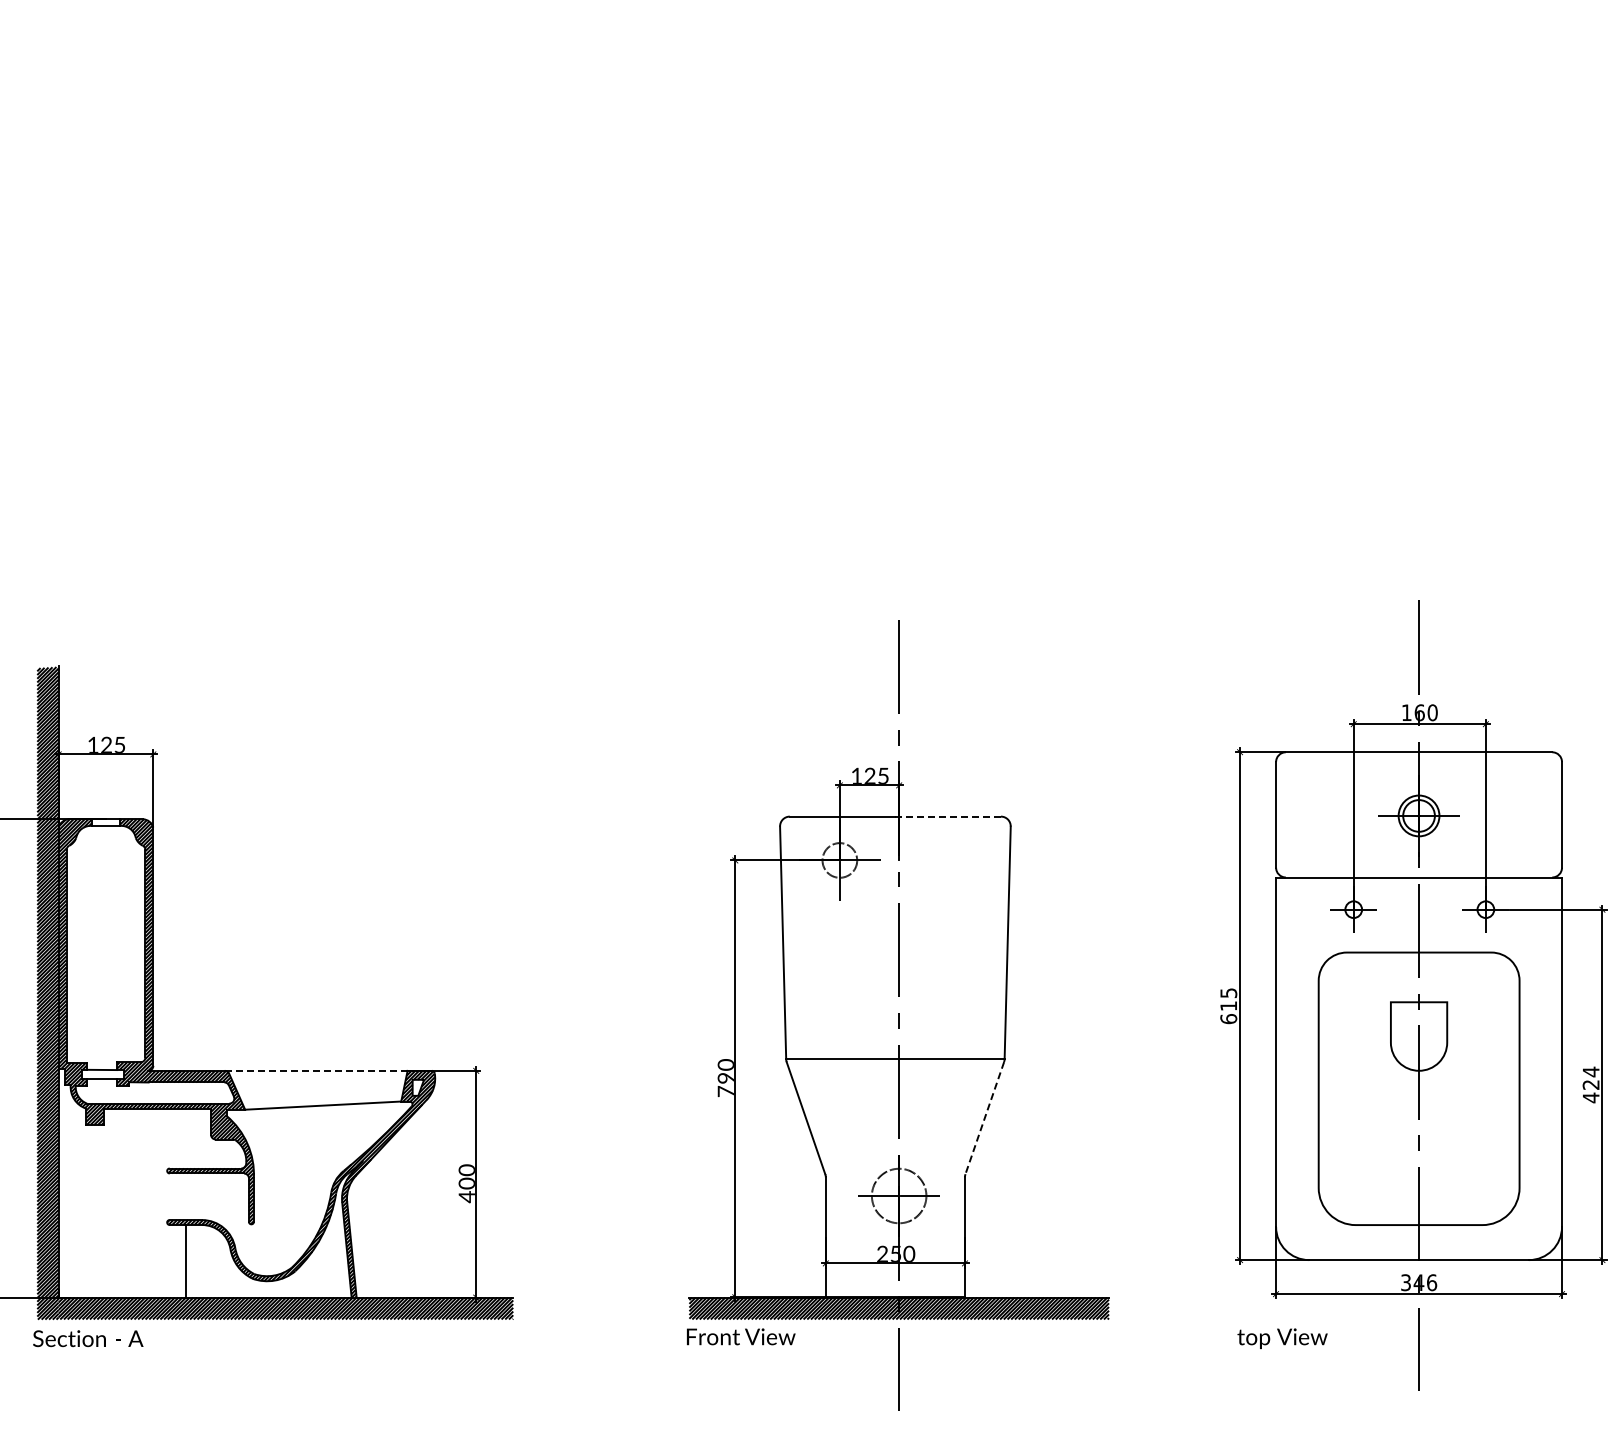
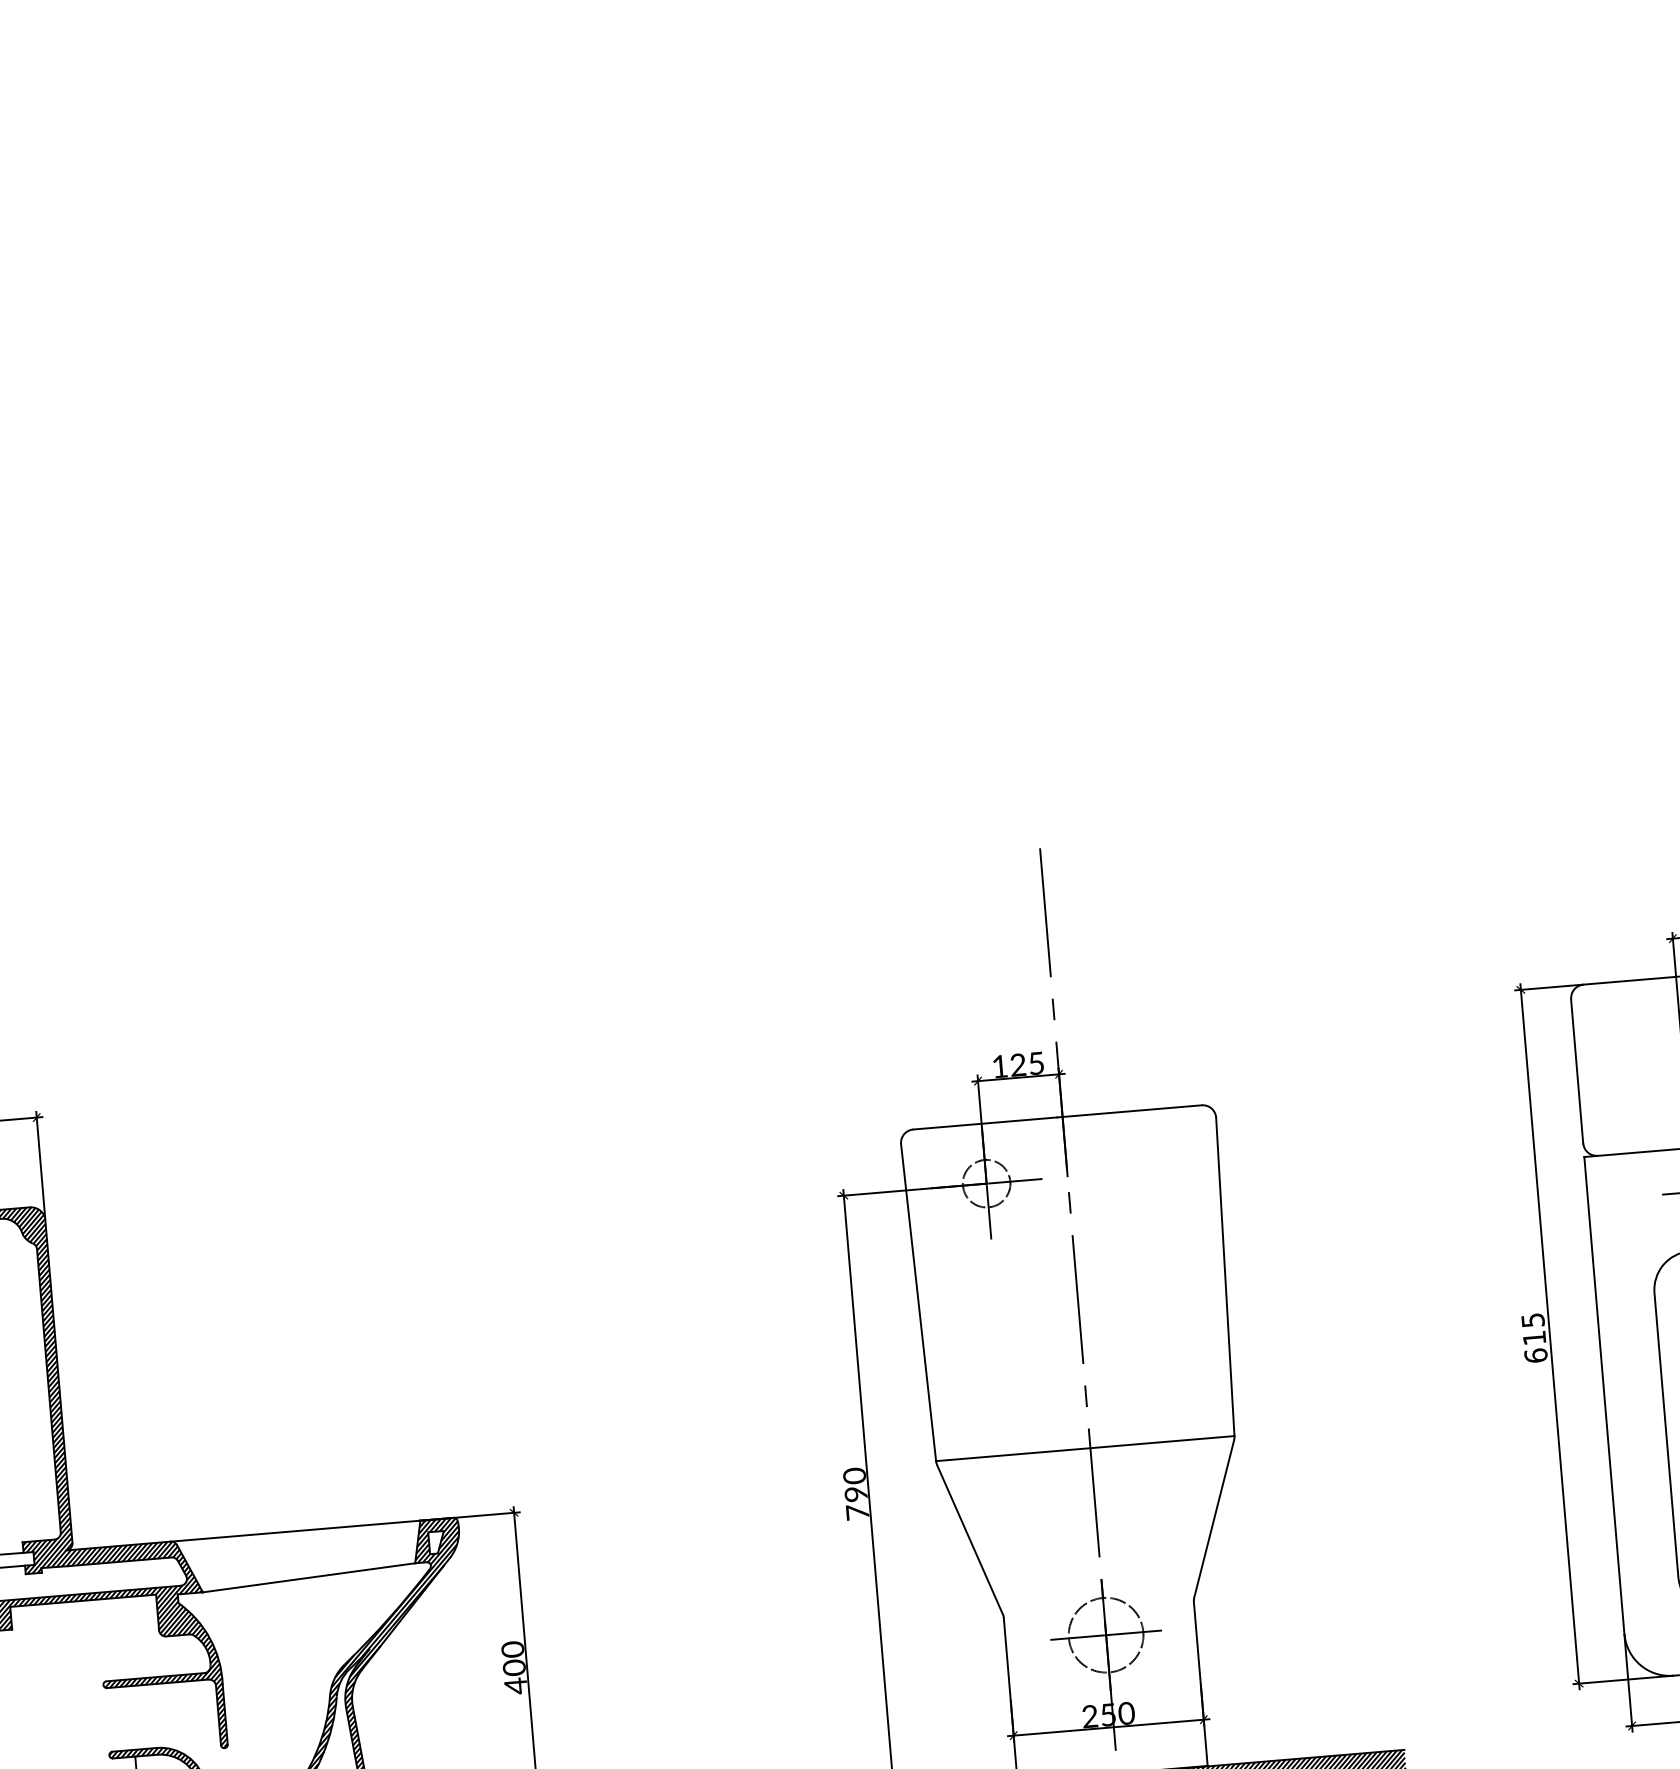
line: (948, 816) -> (1129, 1111), dashed -> solid
line: (328, 1070) -> (312, 1529), dashed -> solid
line: (984, 1118) -> (1213, 1519), dashed -> solid

